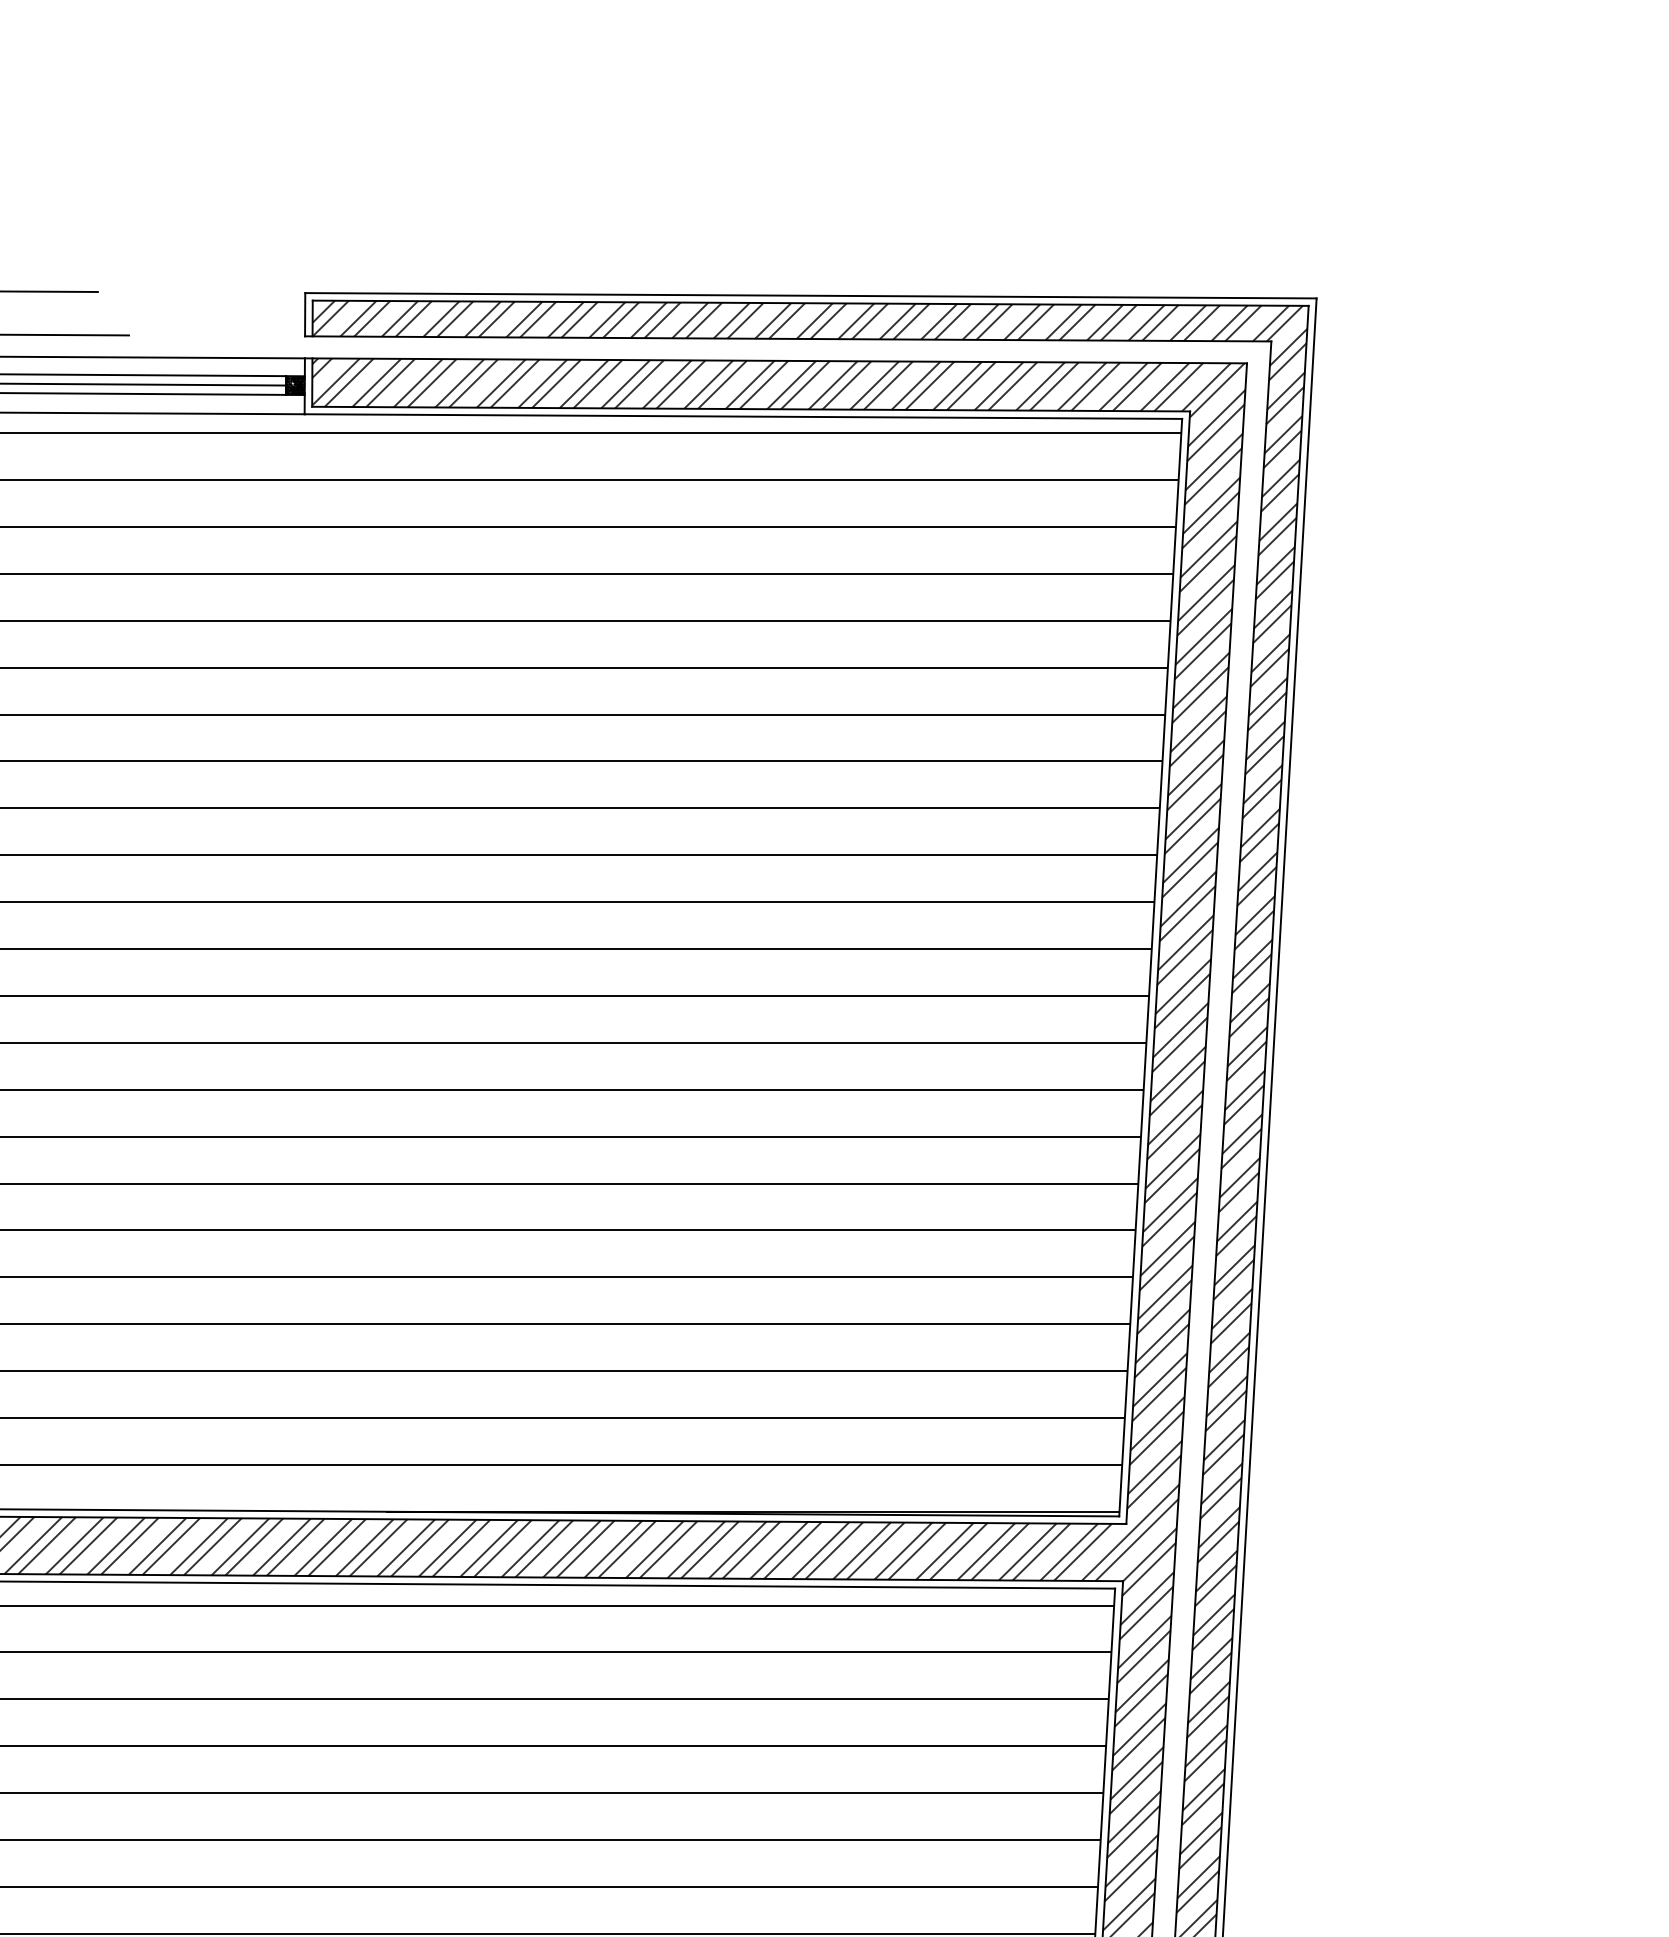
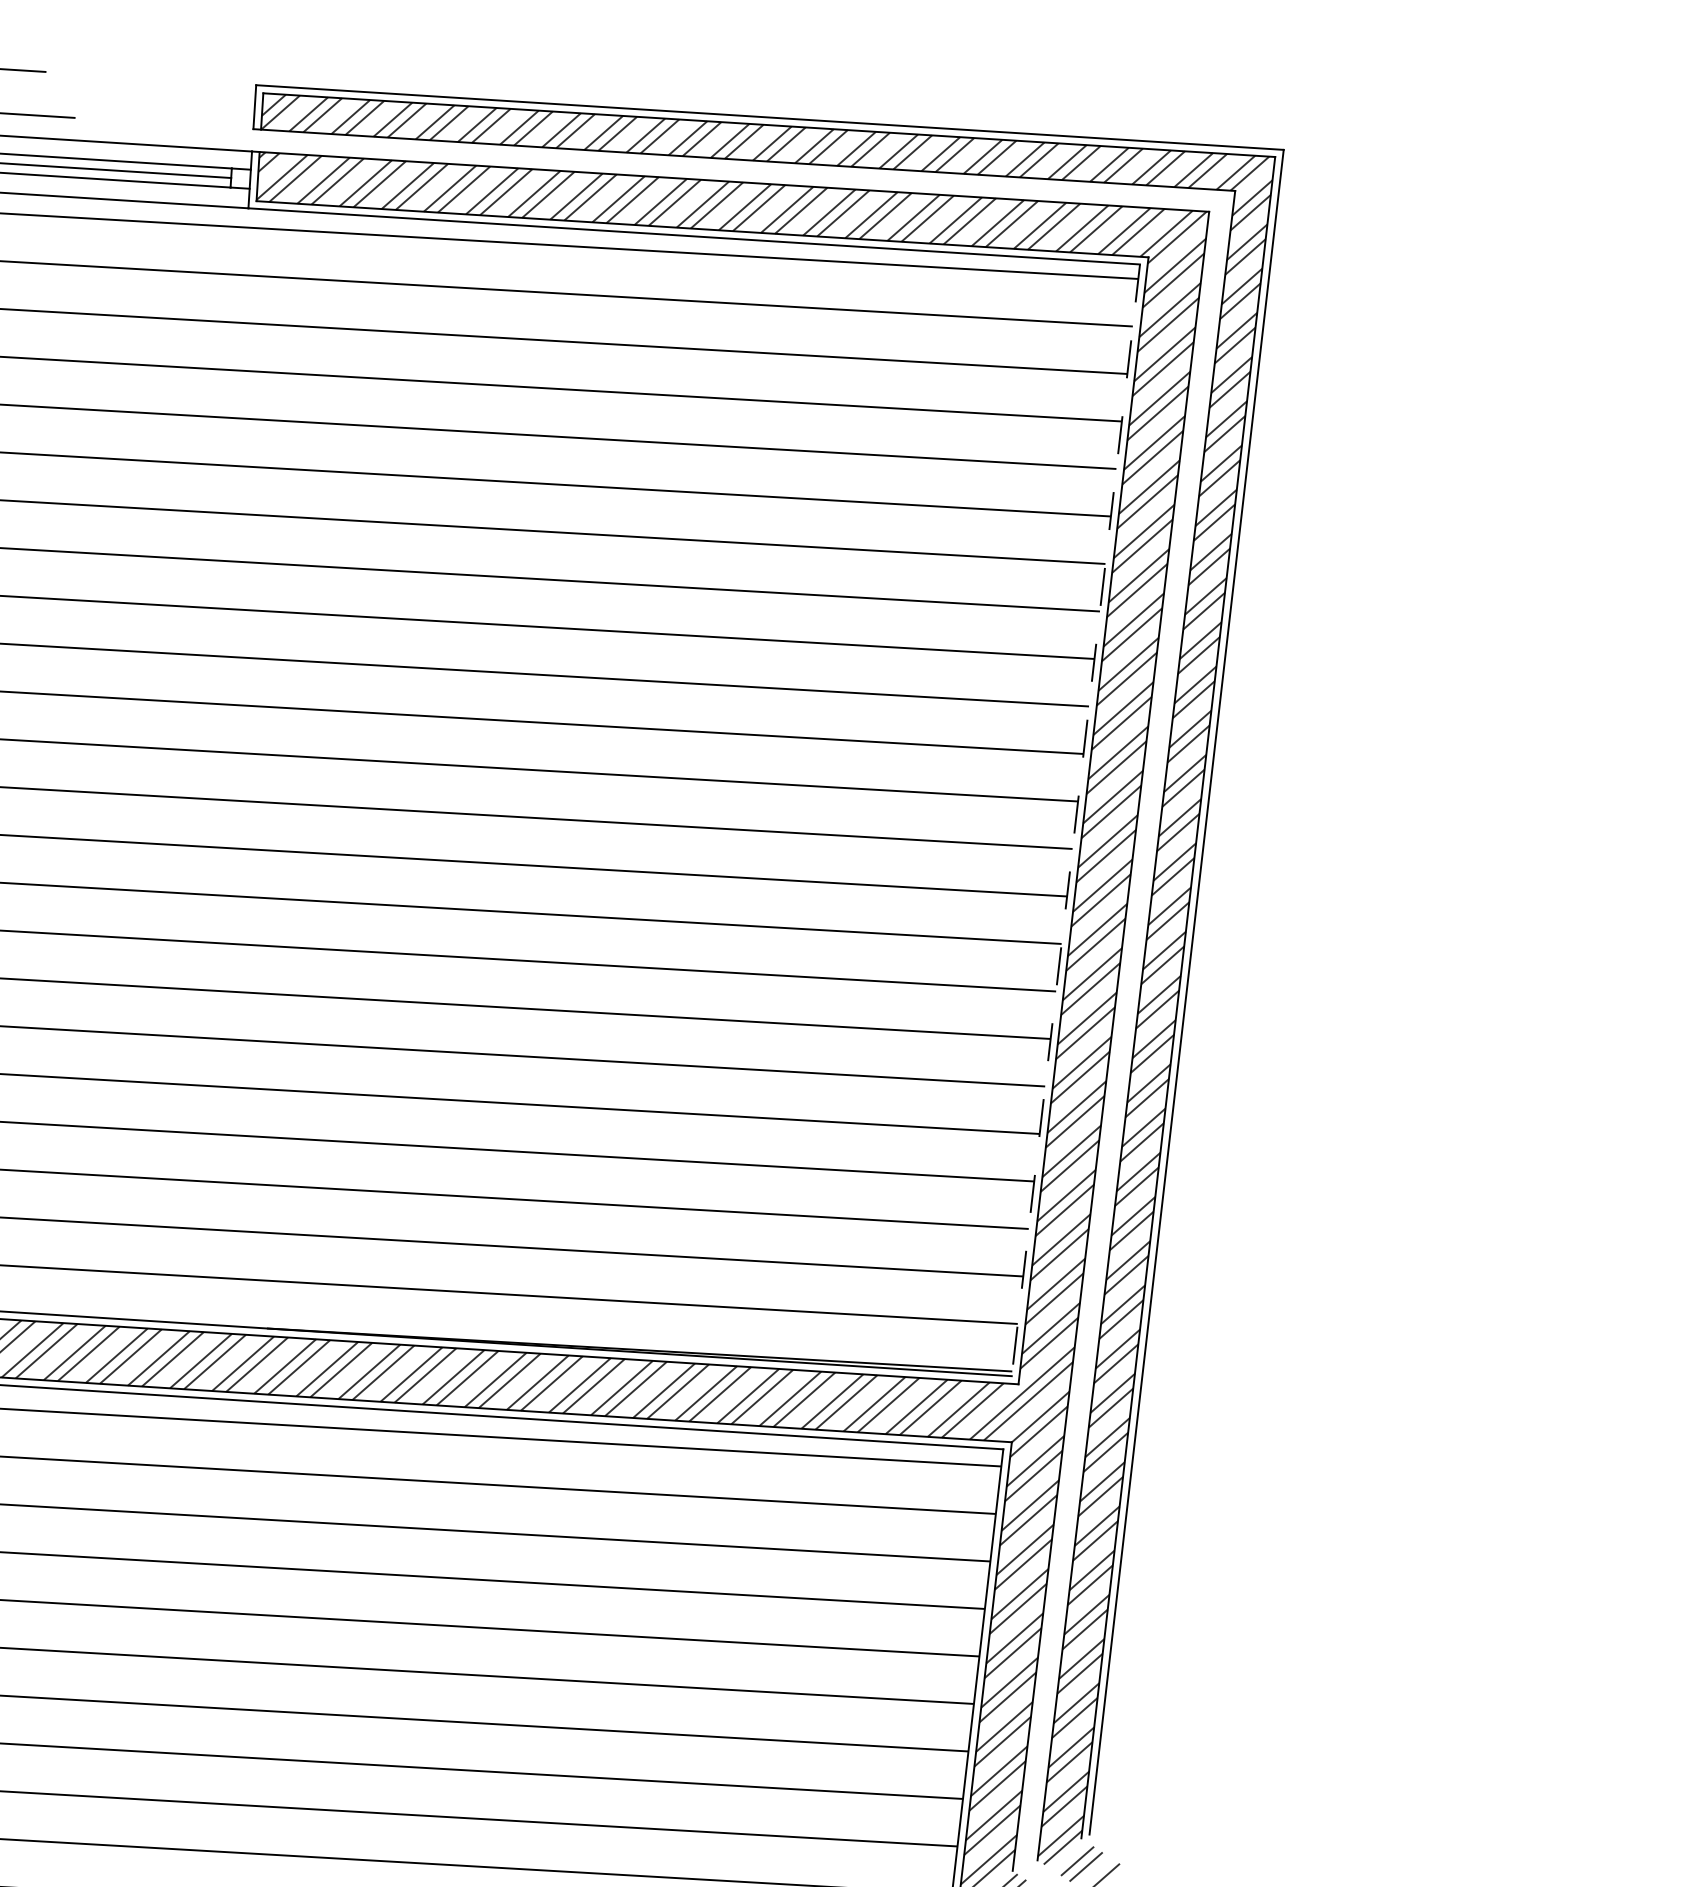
hatch: (295, 385) -> (240, 178), removed
line: (1150, 967) -> (1075, 820), solid -> dashed

